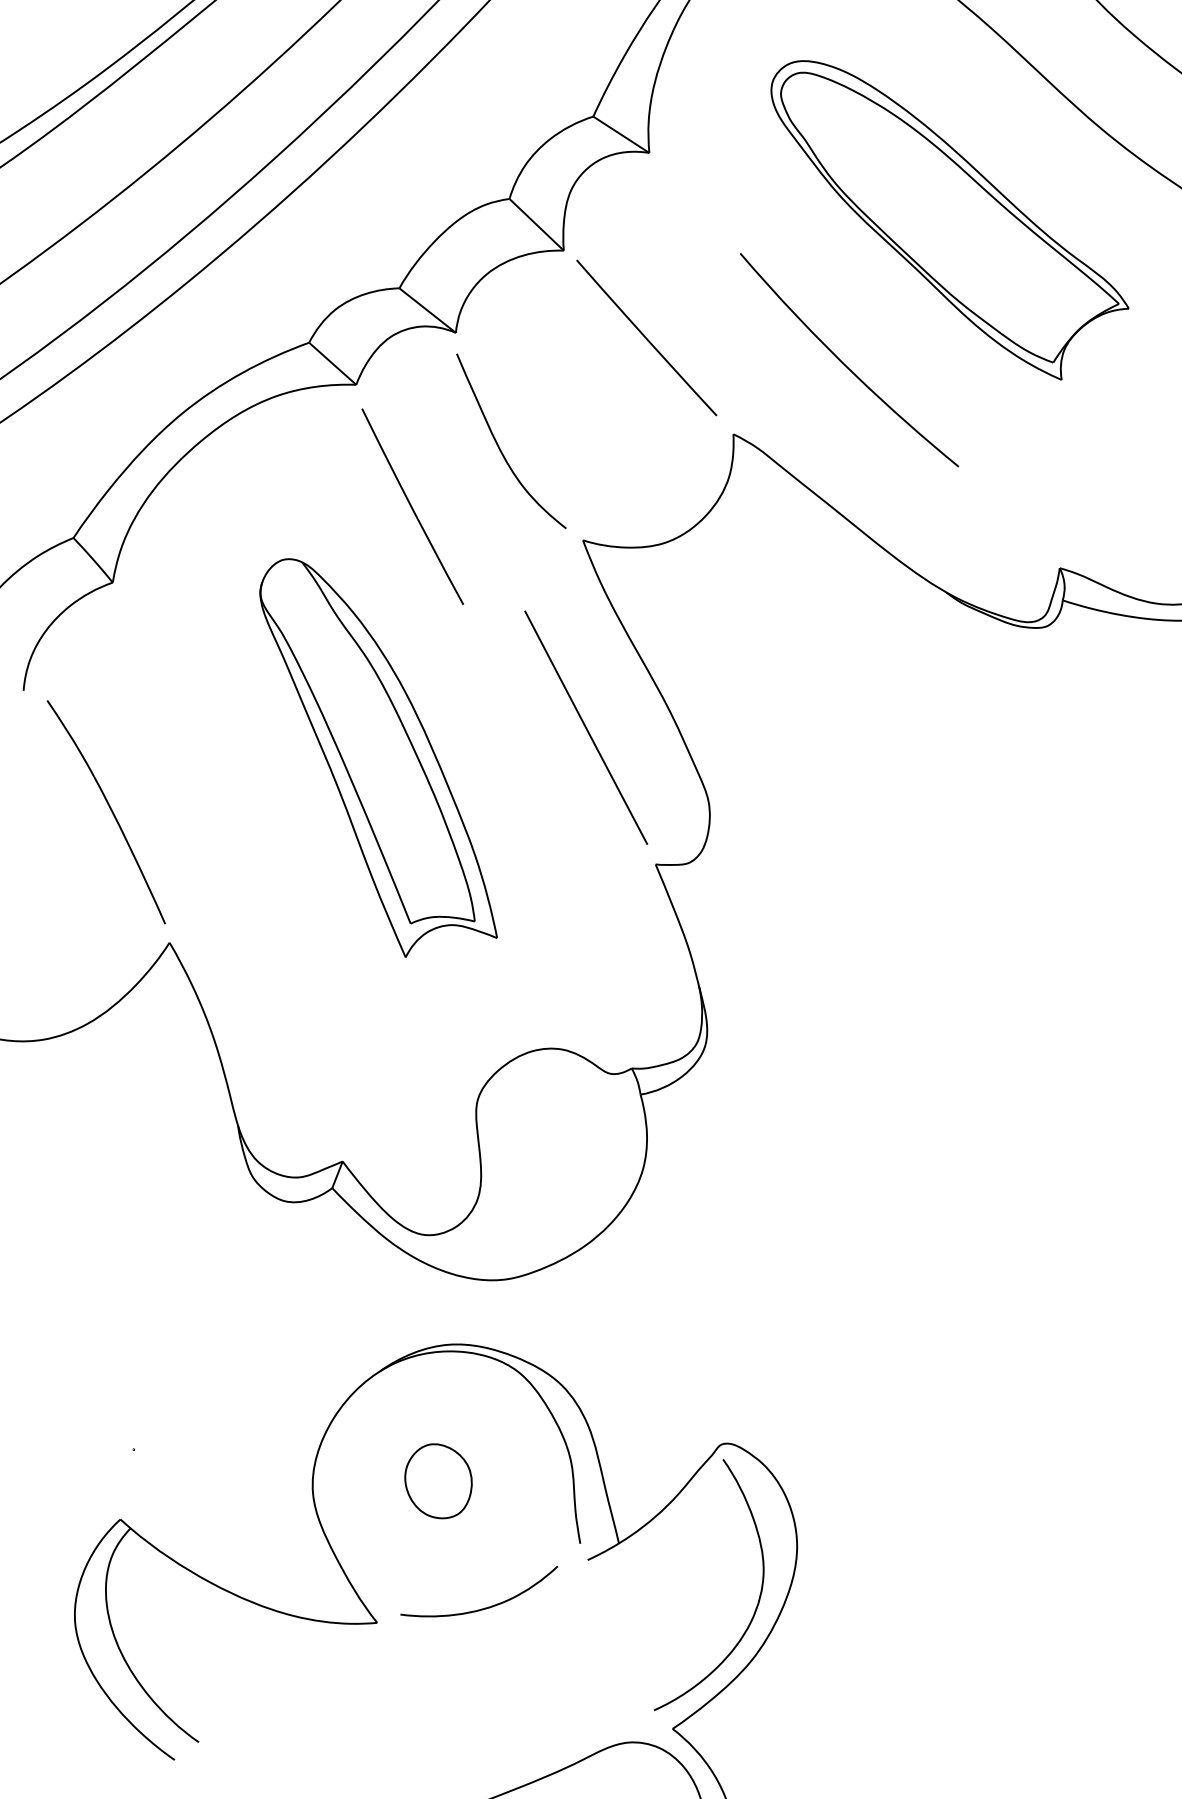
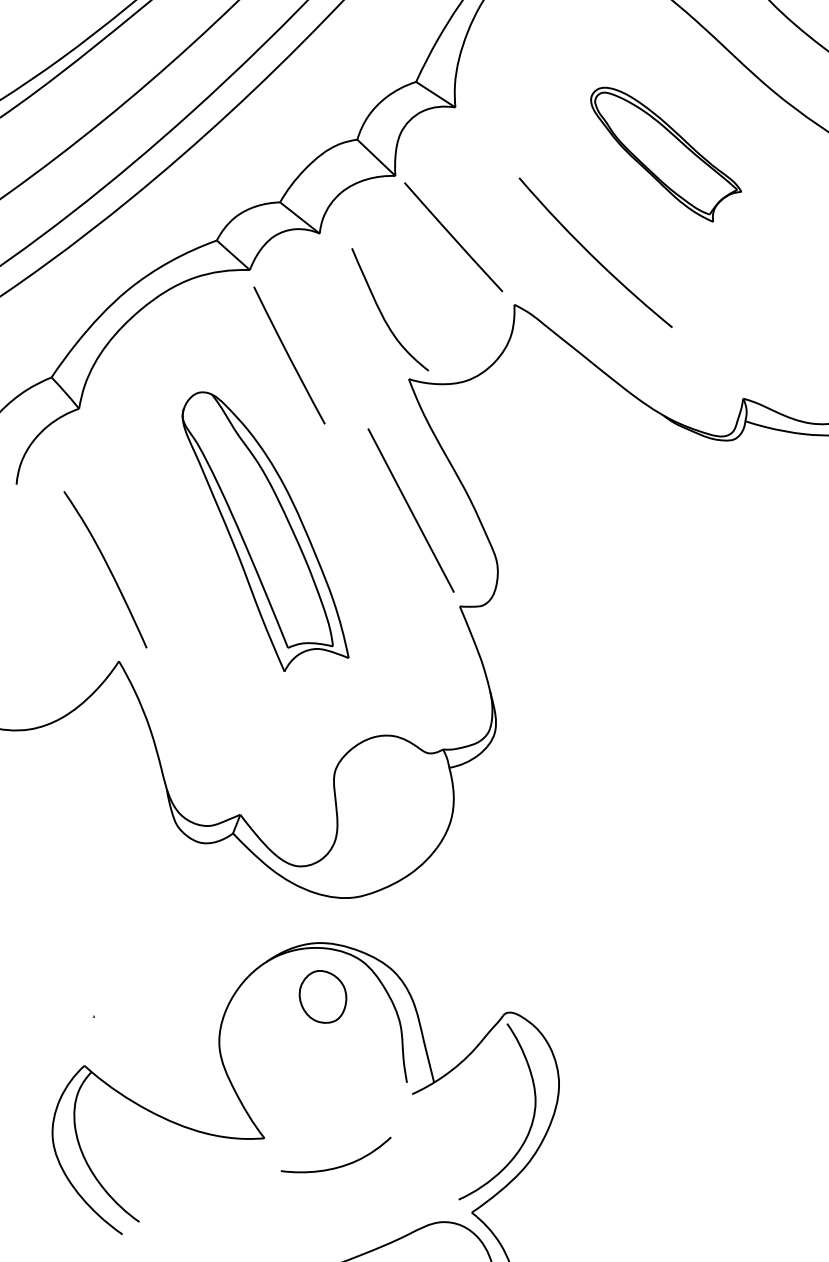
part: (949, 220) -> (665, 154), size x0.6
curve: (499, 446) -> (381, 313), moved
curve: (110, 810) -> (108, 568), moved
part: (438, 1481) -> (322, 997), moved
curve: (484, 1607) -> (339, 1166), moved

